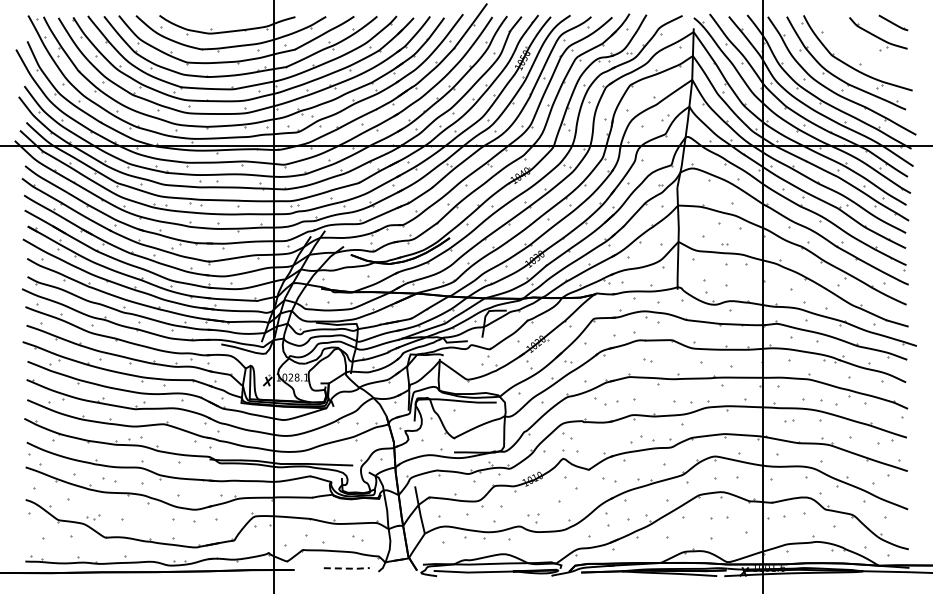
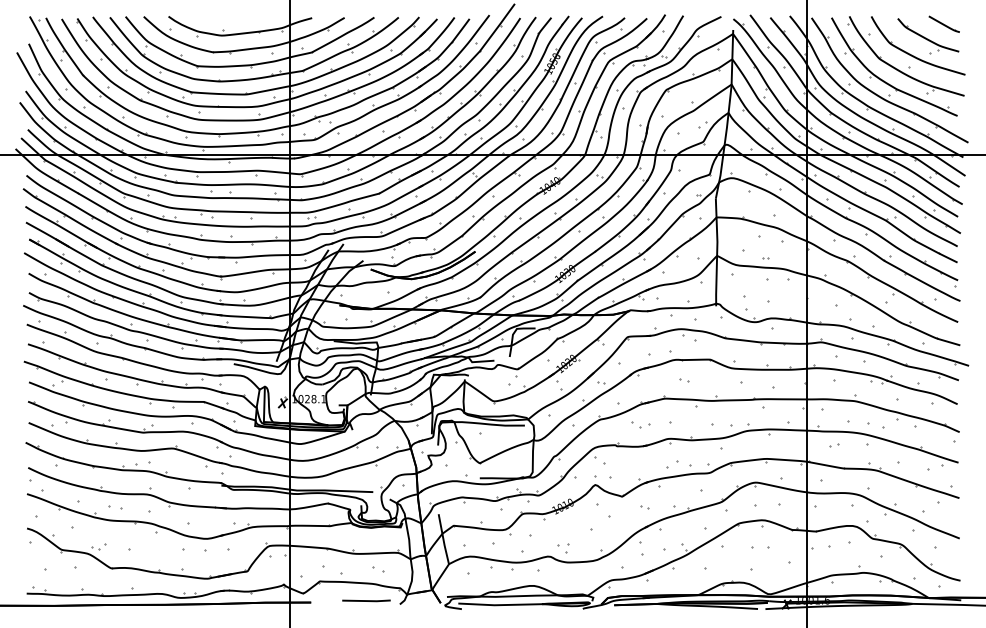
part: (863, 51) -> (912, 54), added
part: (606, 402) -> (640, 425), size x0.71
part: (610, 479) -> (645, 506), size x0.62
line: (347, 568) -> (367, 600), dashed -> solid

